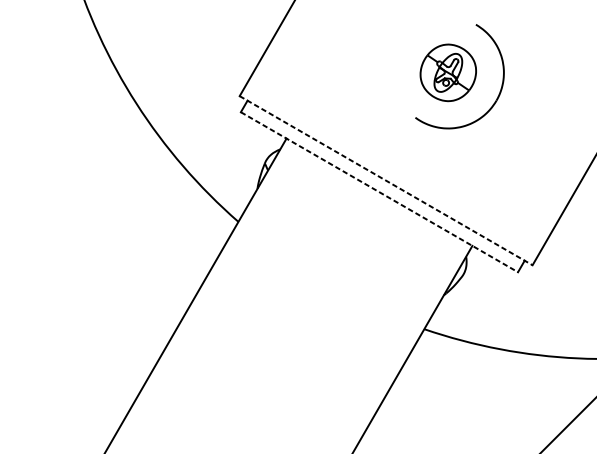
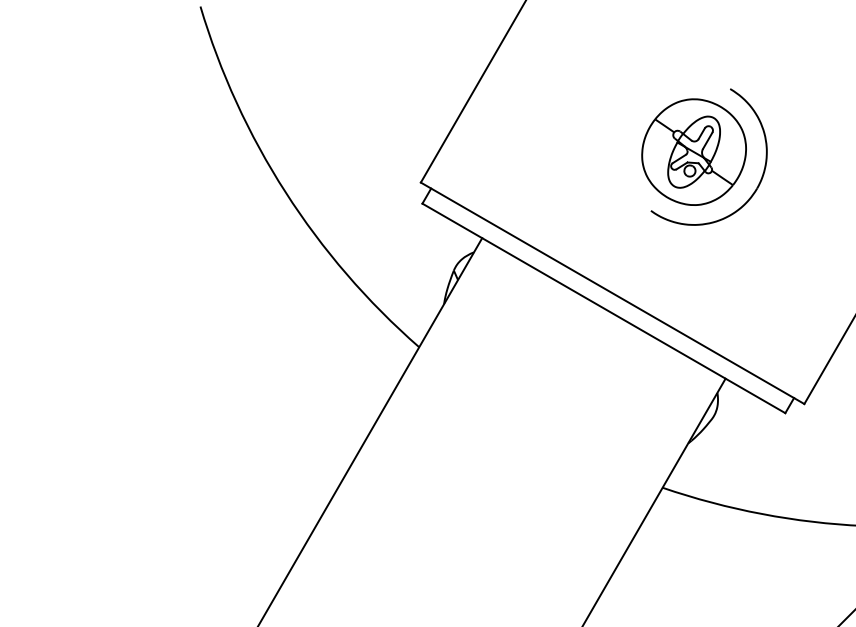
part: (447, 72) -> (693, 151), size x1.43
line: (386, 180) -> (613, 293), dashed -> solid
line: (379, 192) -> (603, 308), dashed -> solid

